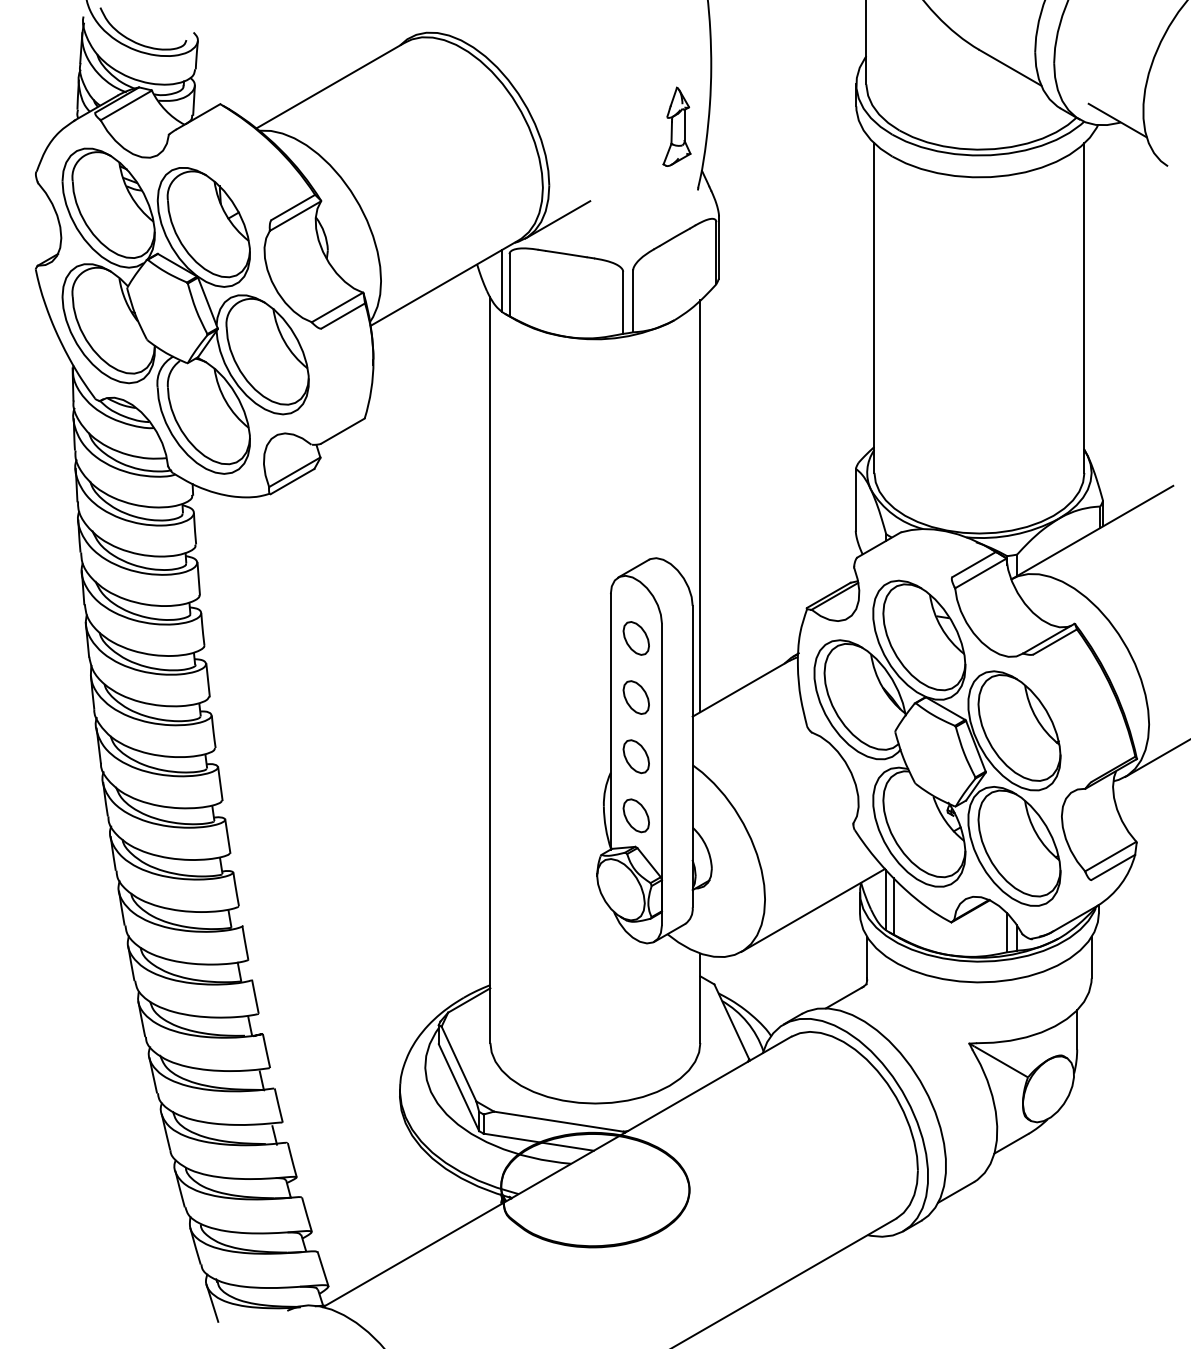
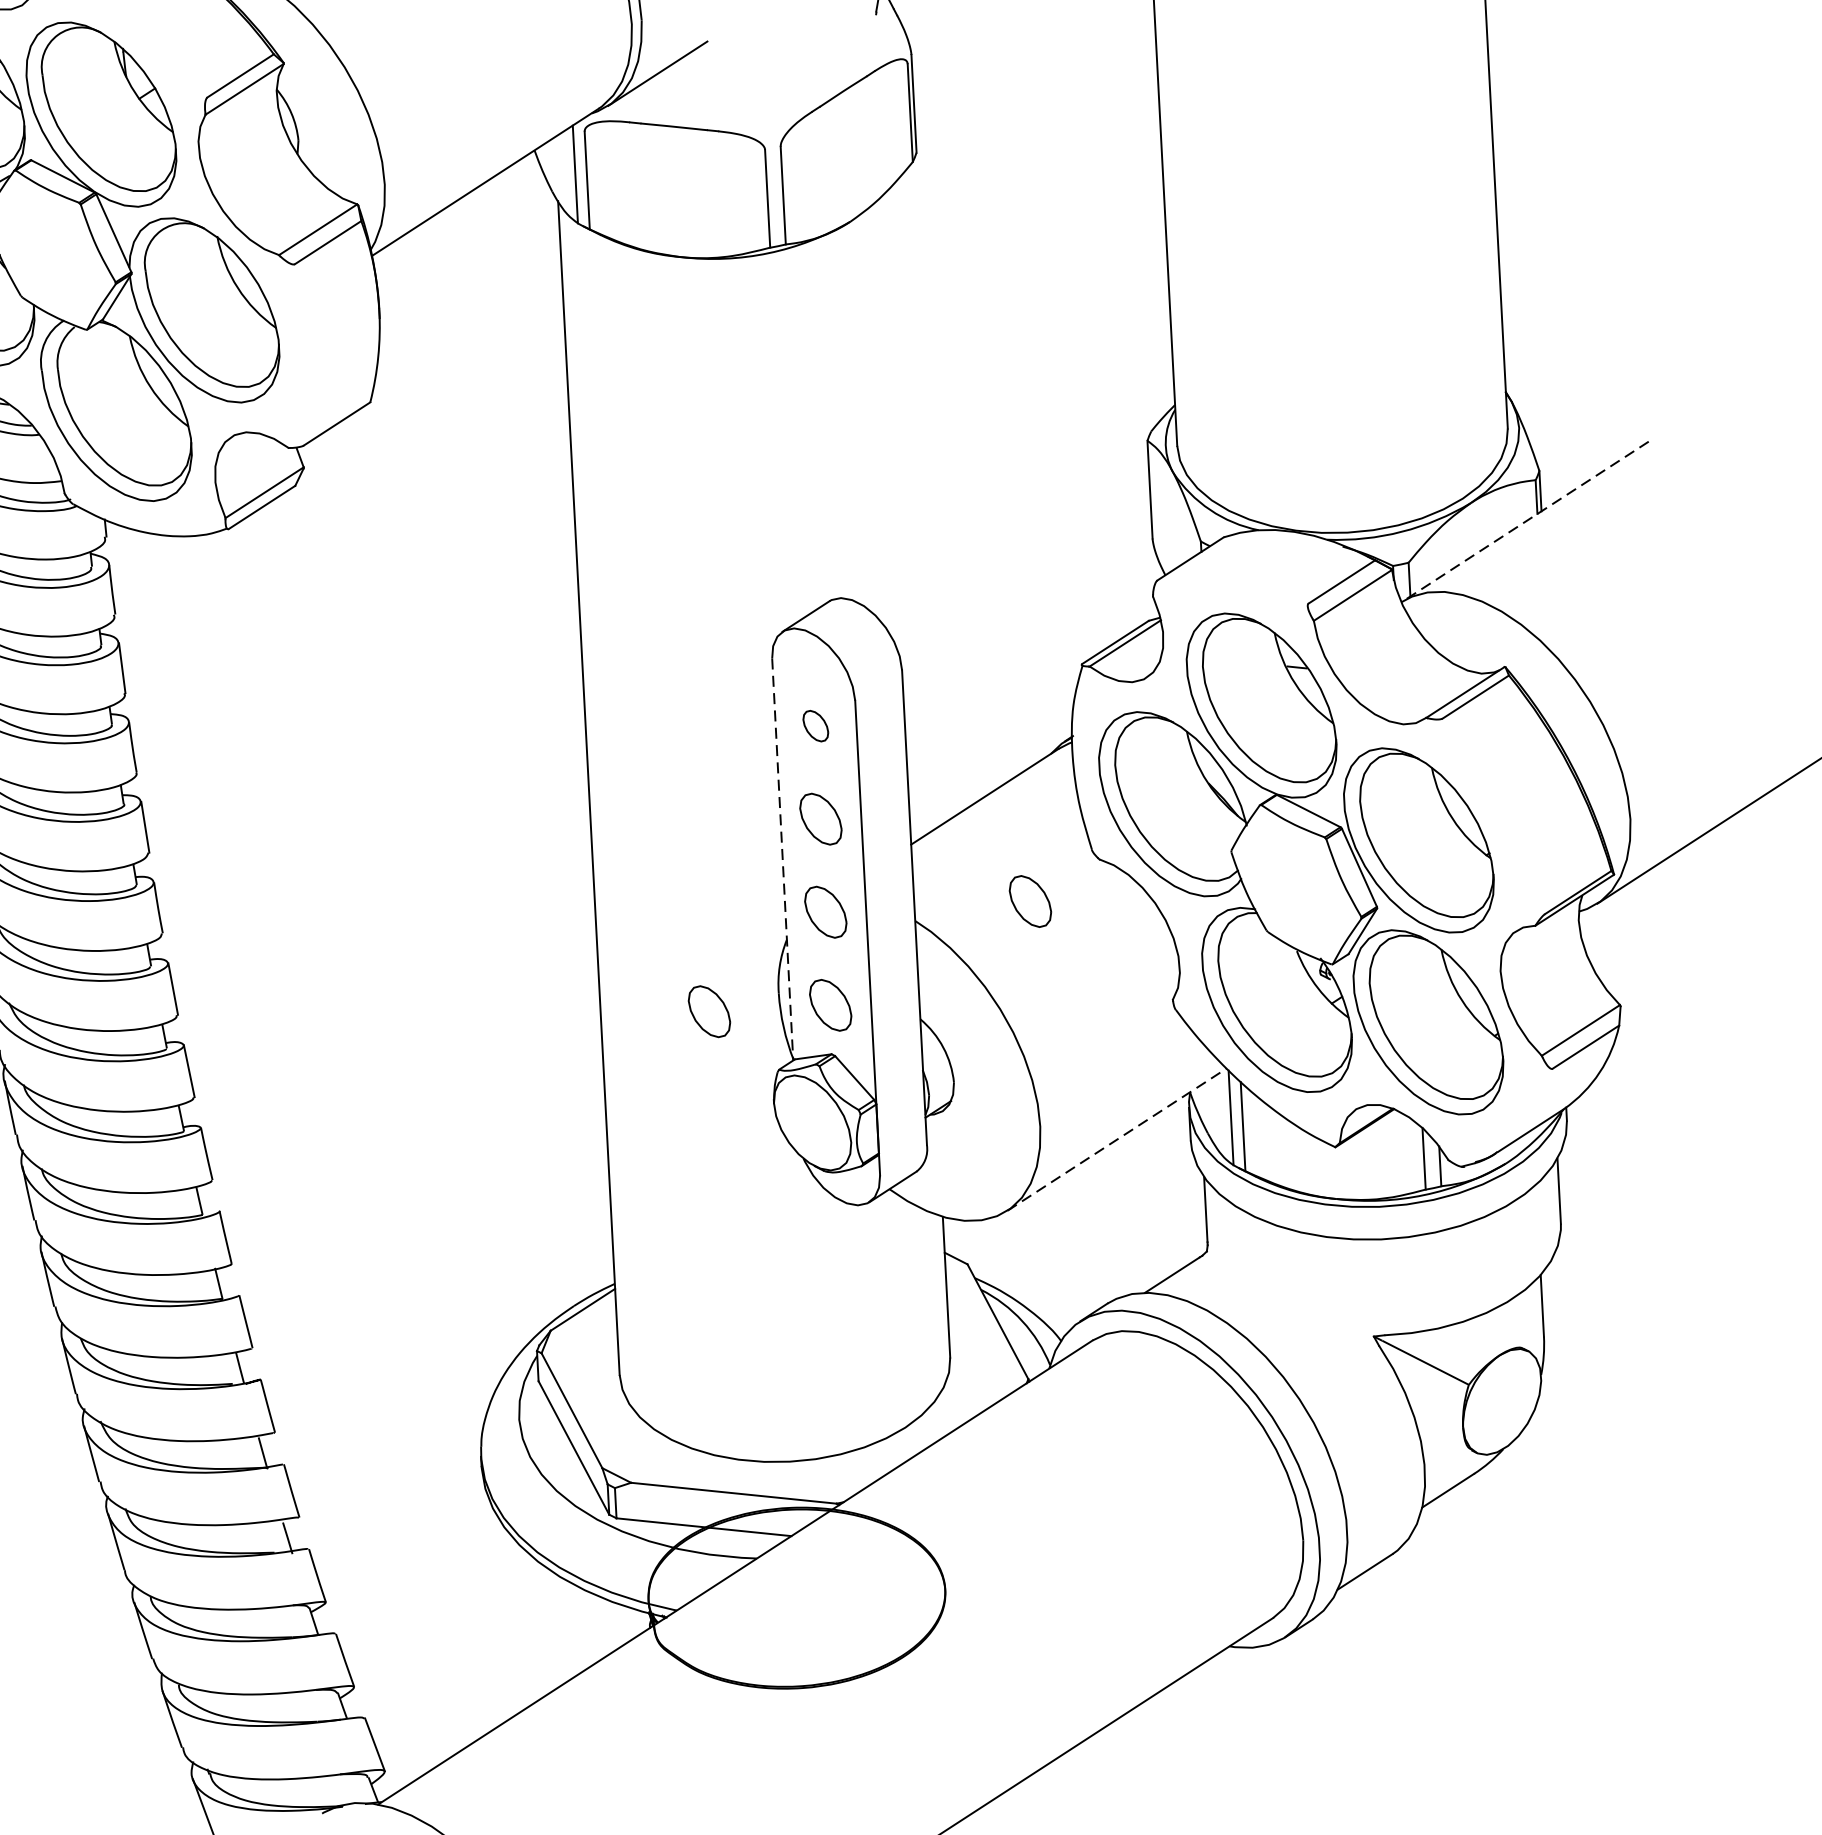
line: (700, 506) -> (906, 513), removed
line: (1091, 532) -> (1523, 521), solid -> dashed
part: (635, 638) -> (814, 726), size x0.6
line: (610, 721) -> (782, 858), solid -> dashed
part: (765, 756) -> (1029, 901), added
part: (558, 815) -> (708, 1011), added
line: (813, 910) -> (1117, 1139), solid -> dashed

